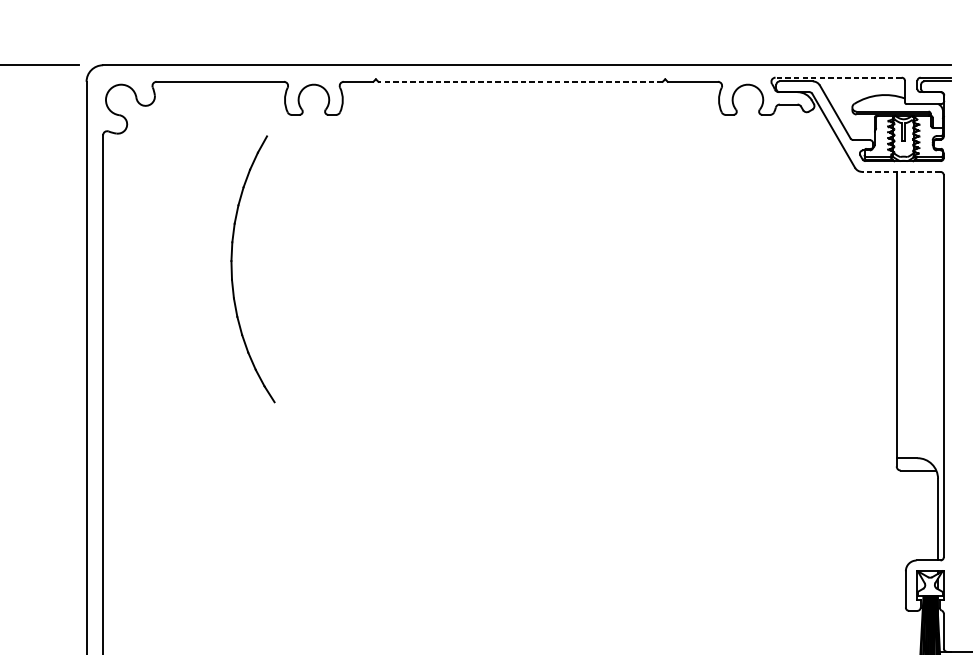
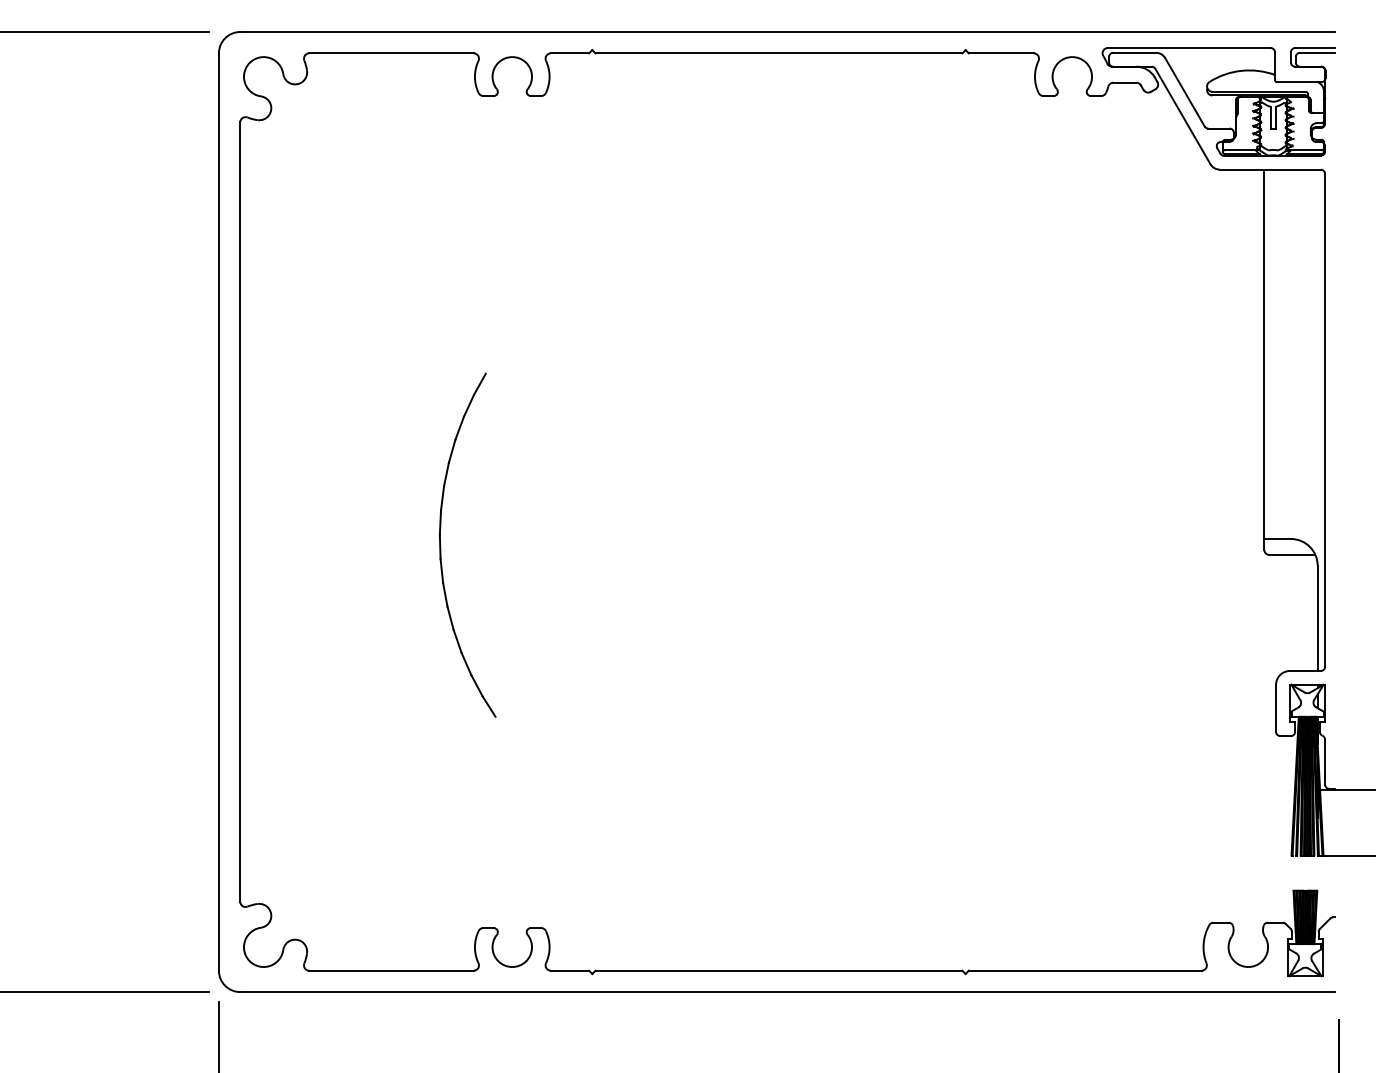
line: (837, 78) -> (1188, 48), dashed -> solid
line: (520, 81) -> (778, 53), dashed -> solid
line: (901, 171) -> (1270, 169), dashed -> solid
part: (232, 268) -> (441, 544), moved

